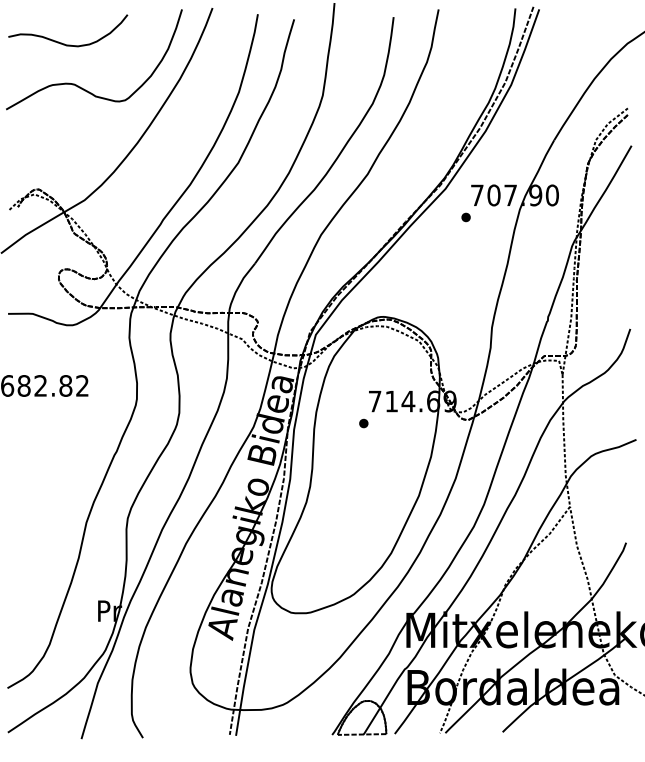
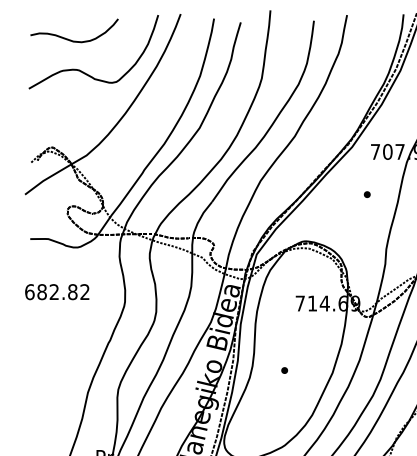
part: (465, 217) -> (366, 194), moved
part: (363, 423) -> (284, 370), moved

